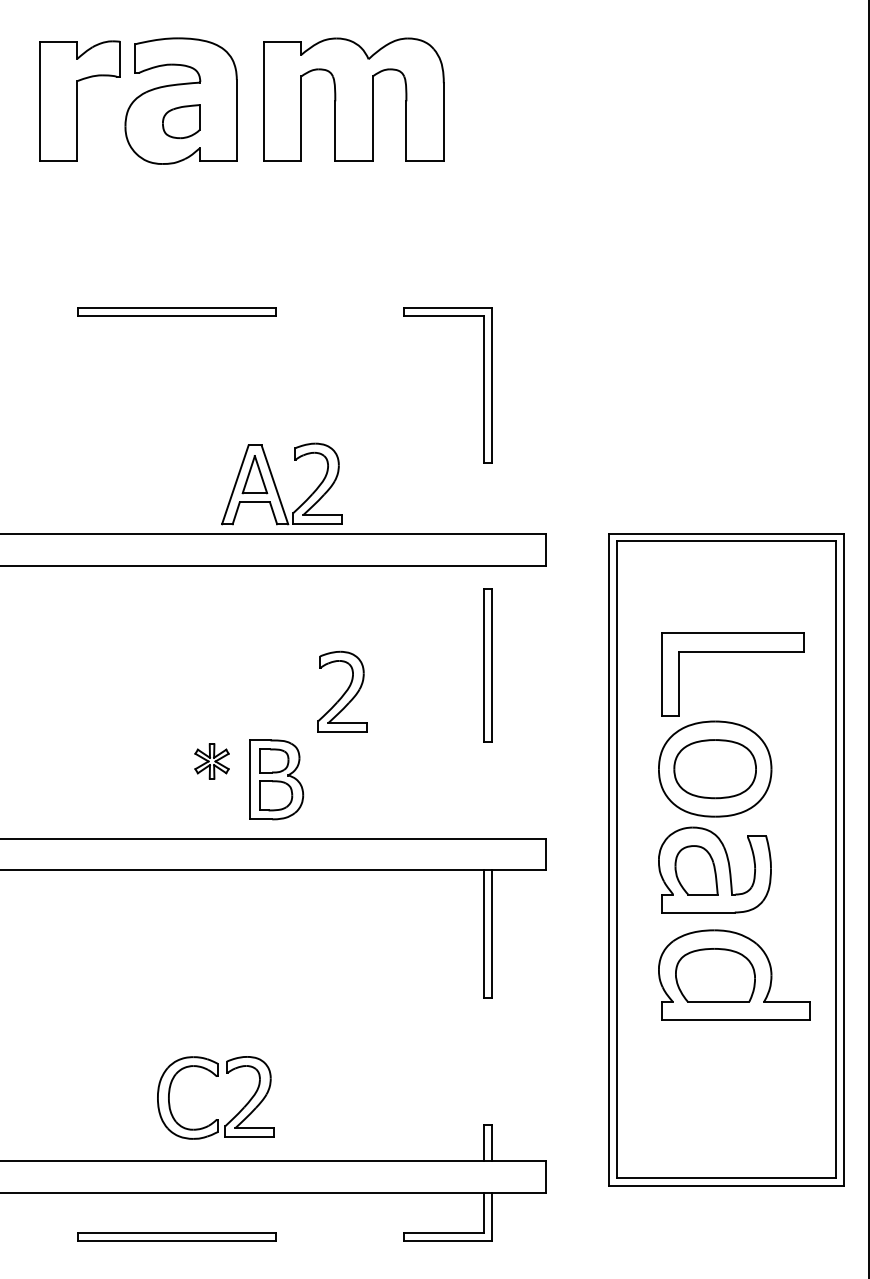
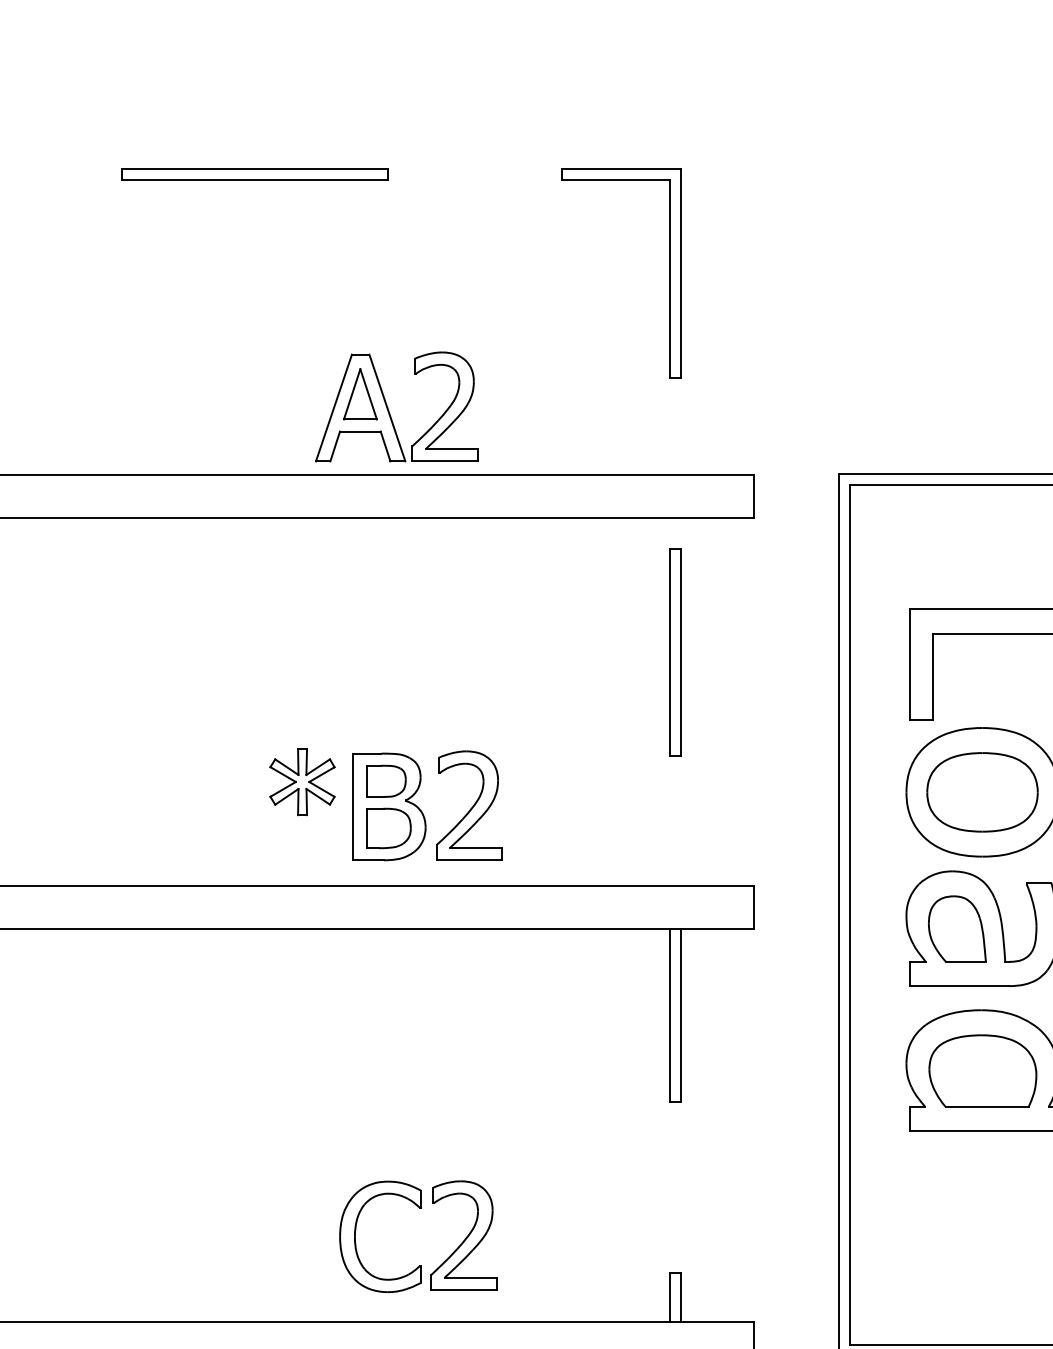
part: (342, 691) -> (469, 805), moved
part: (211, 761) -> (301, 782), size x1.43
part: (215, 1076) -> (417, 1207), moved

